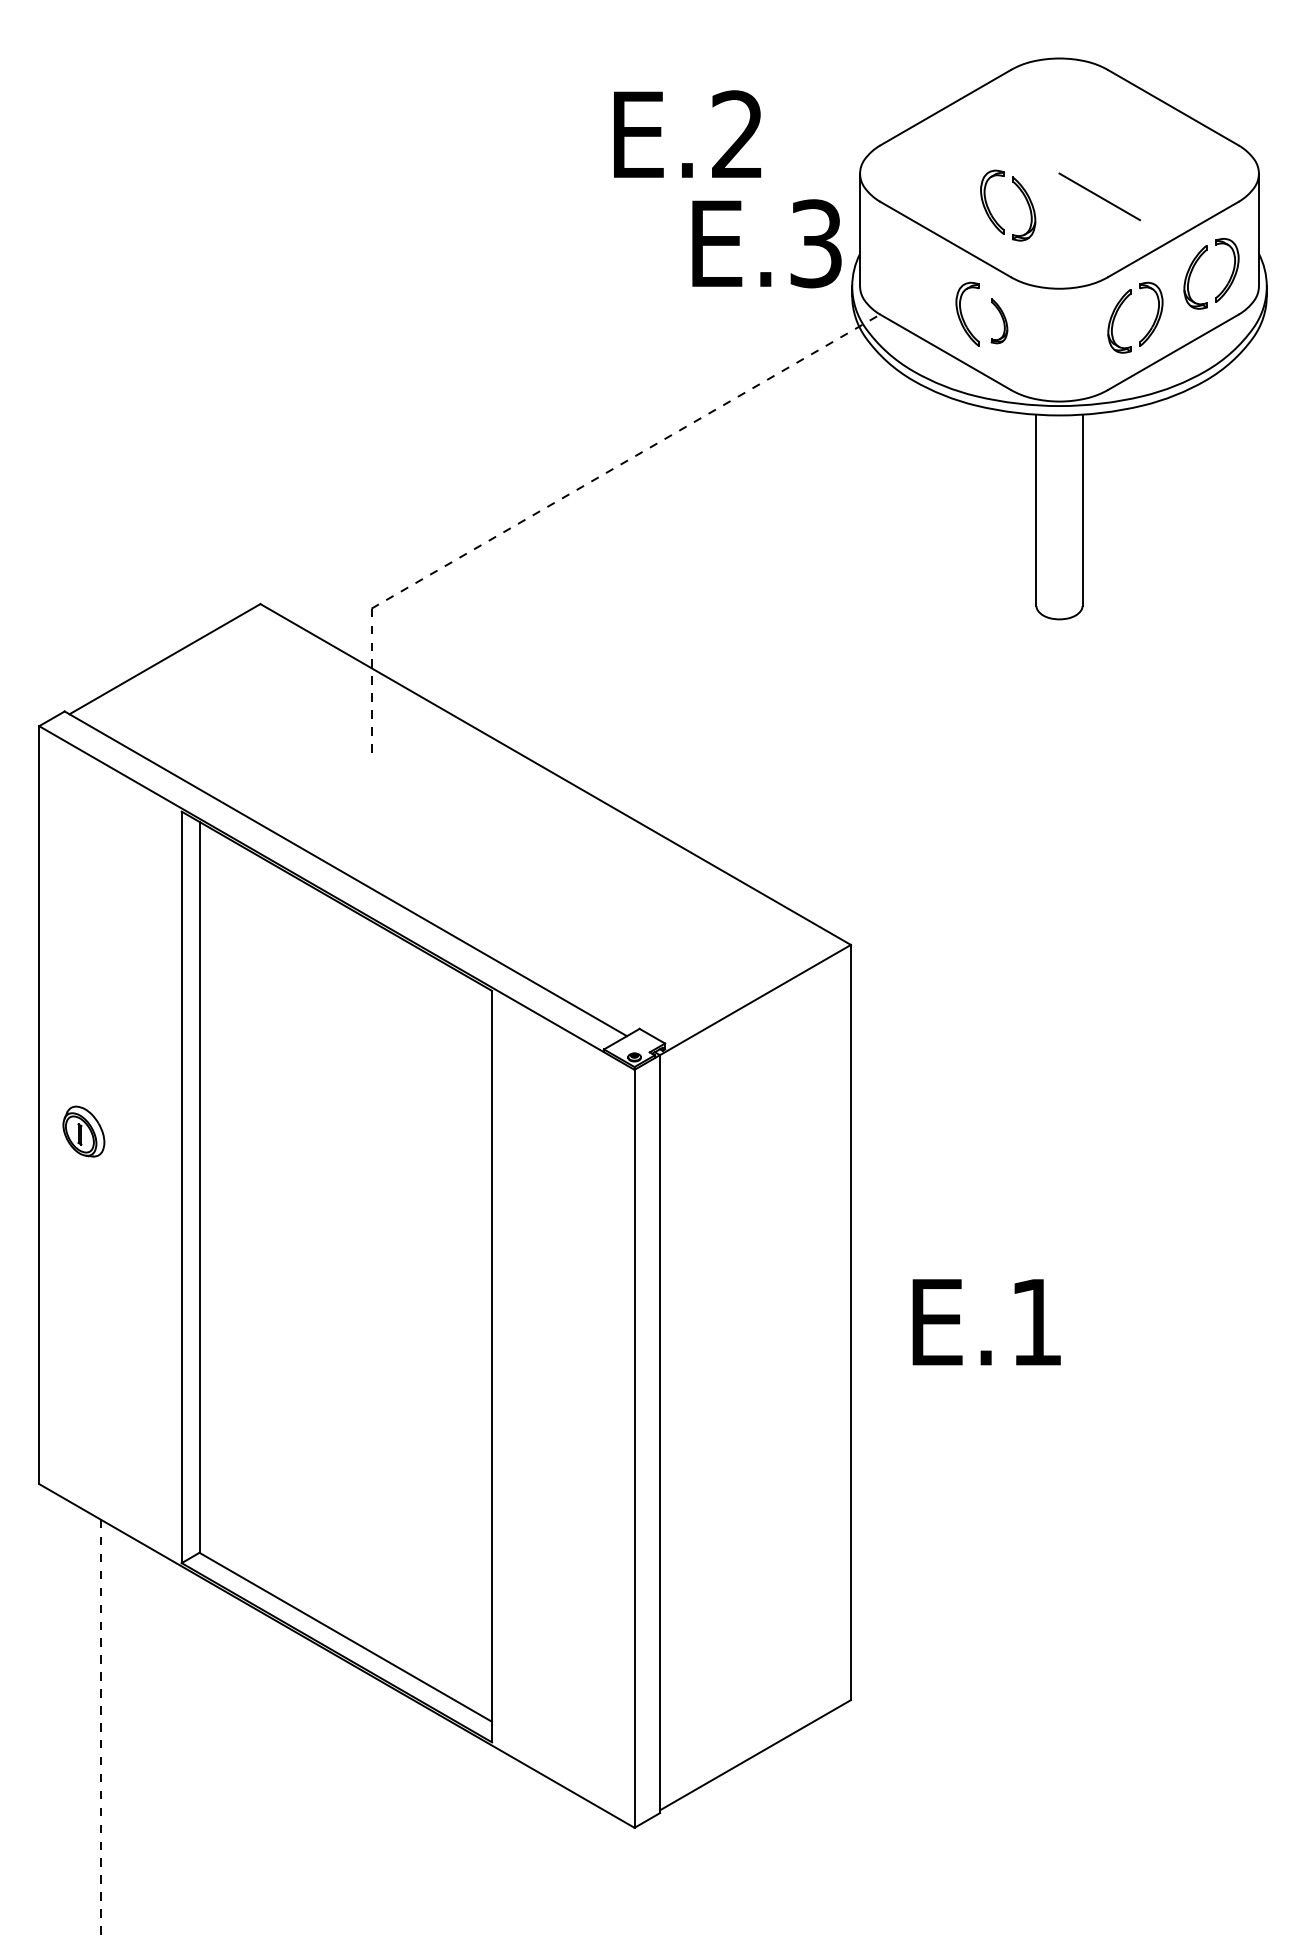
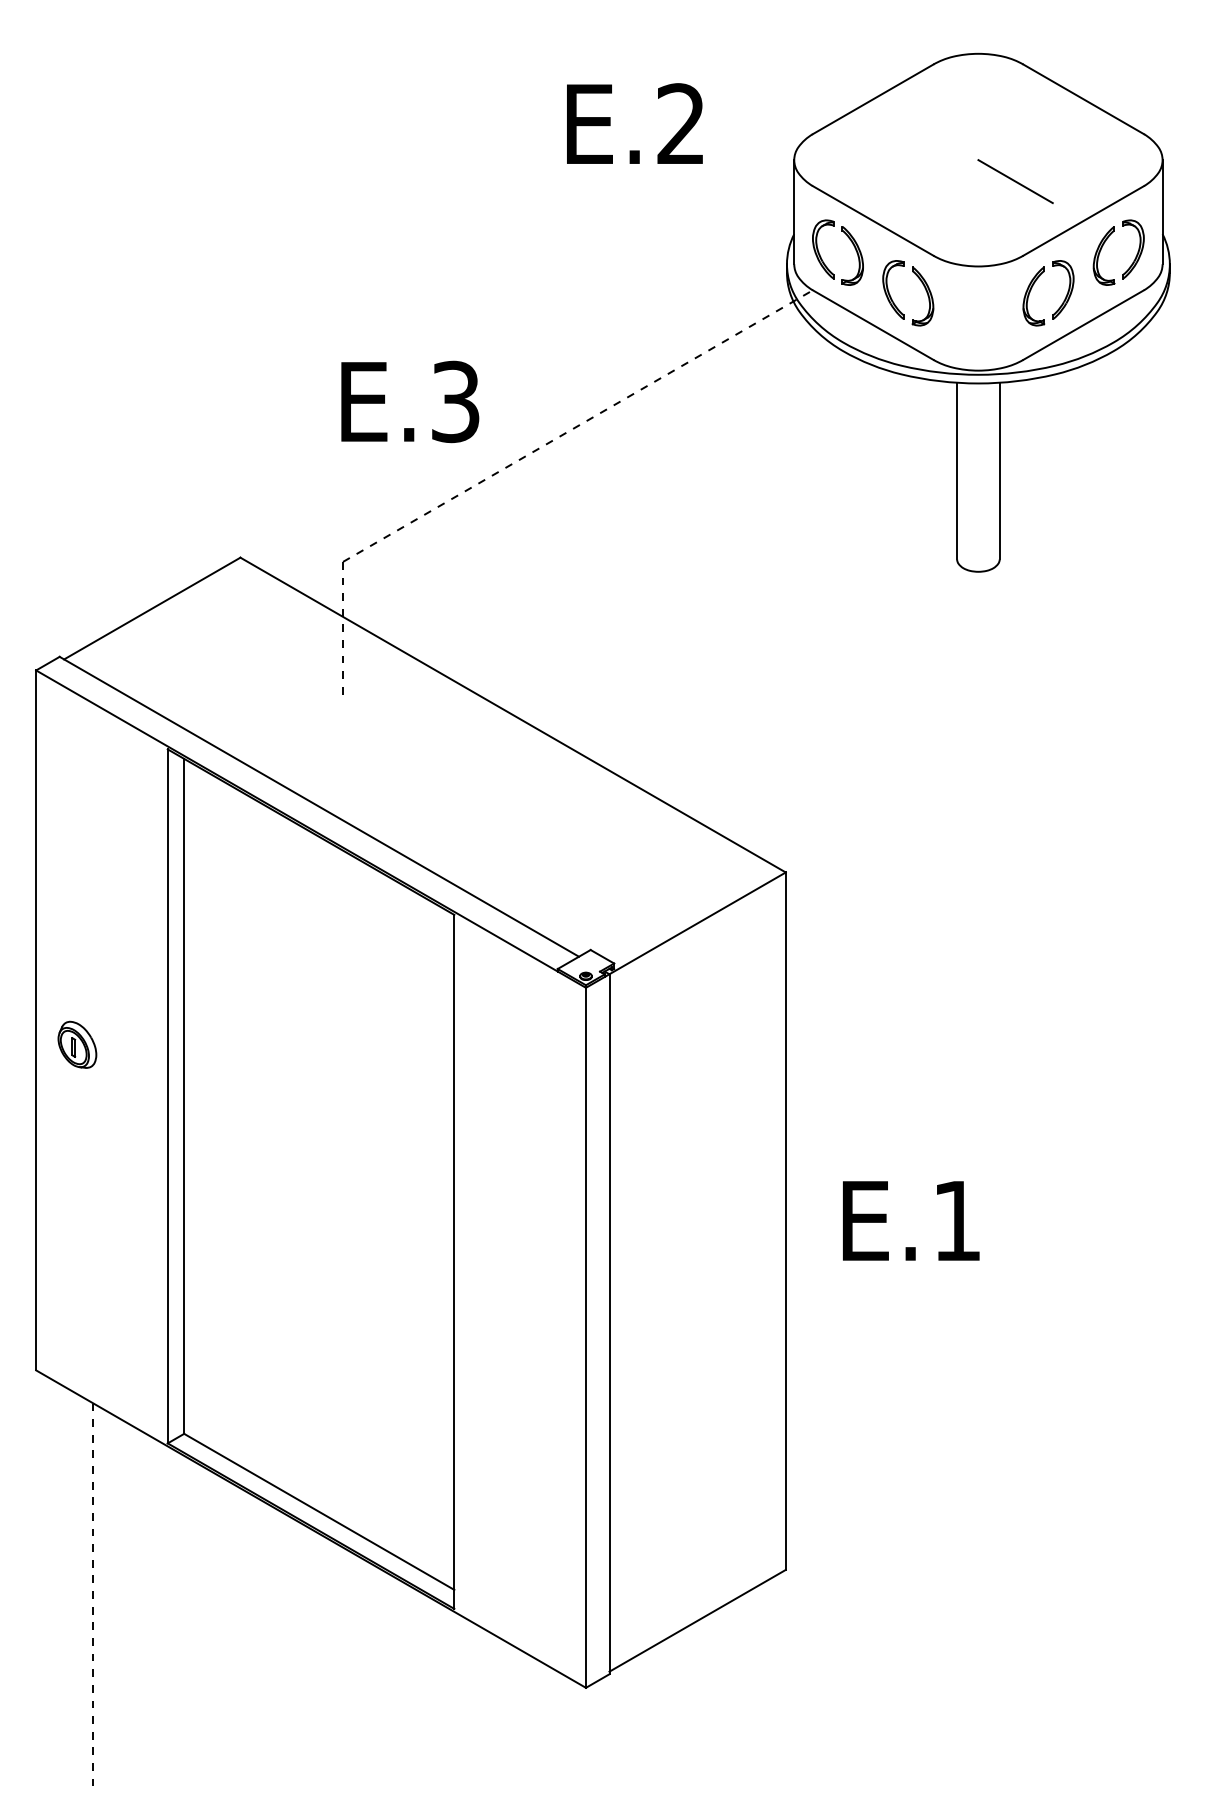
part: (992, 214) -> (823, 260), moved
text: (767, 243) -> (410, 401), moved
part: (998, 321) -> (922, 296), size x1.43

